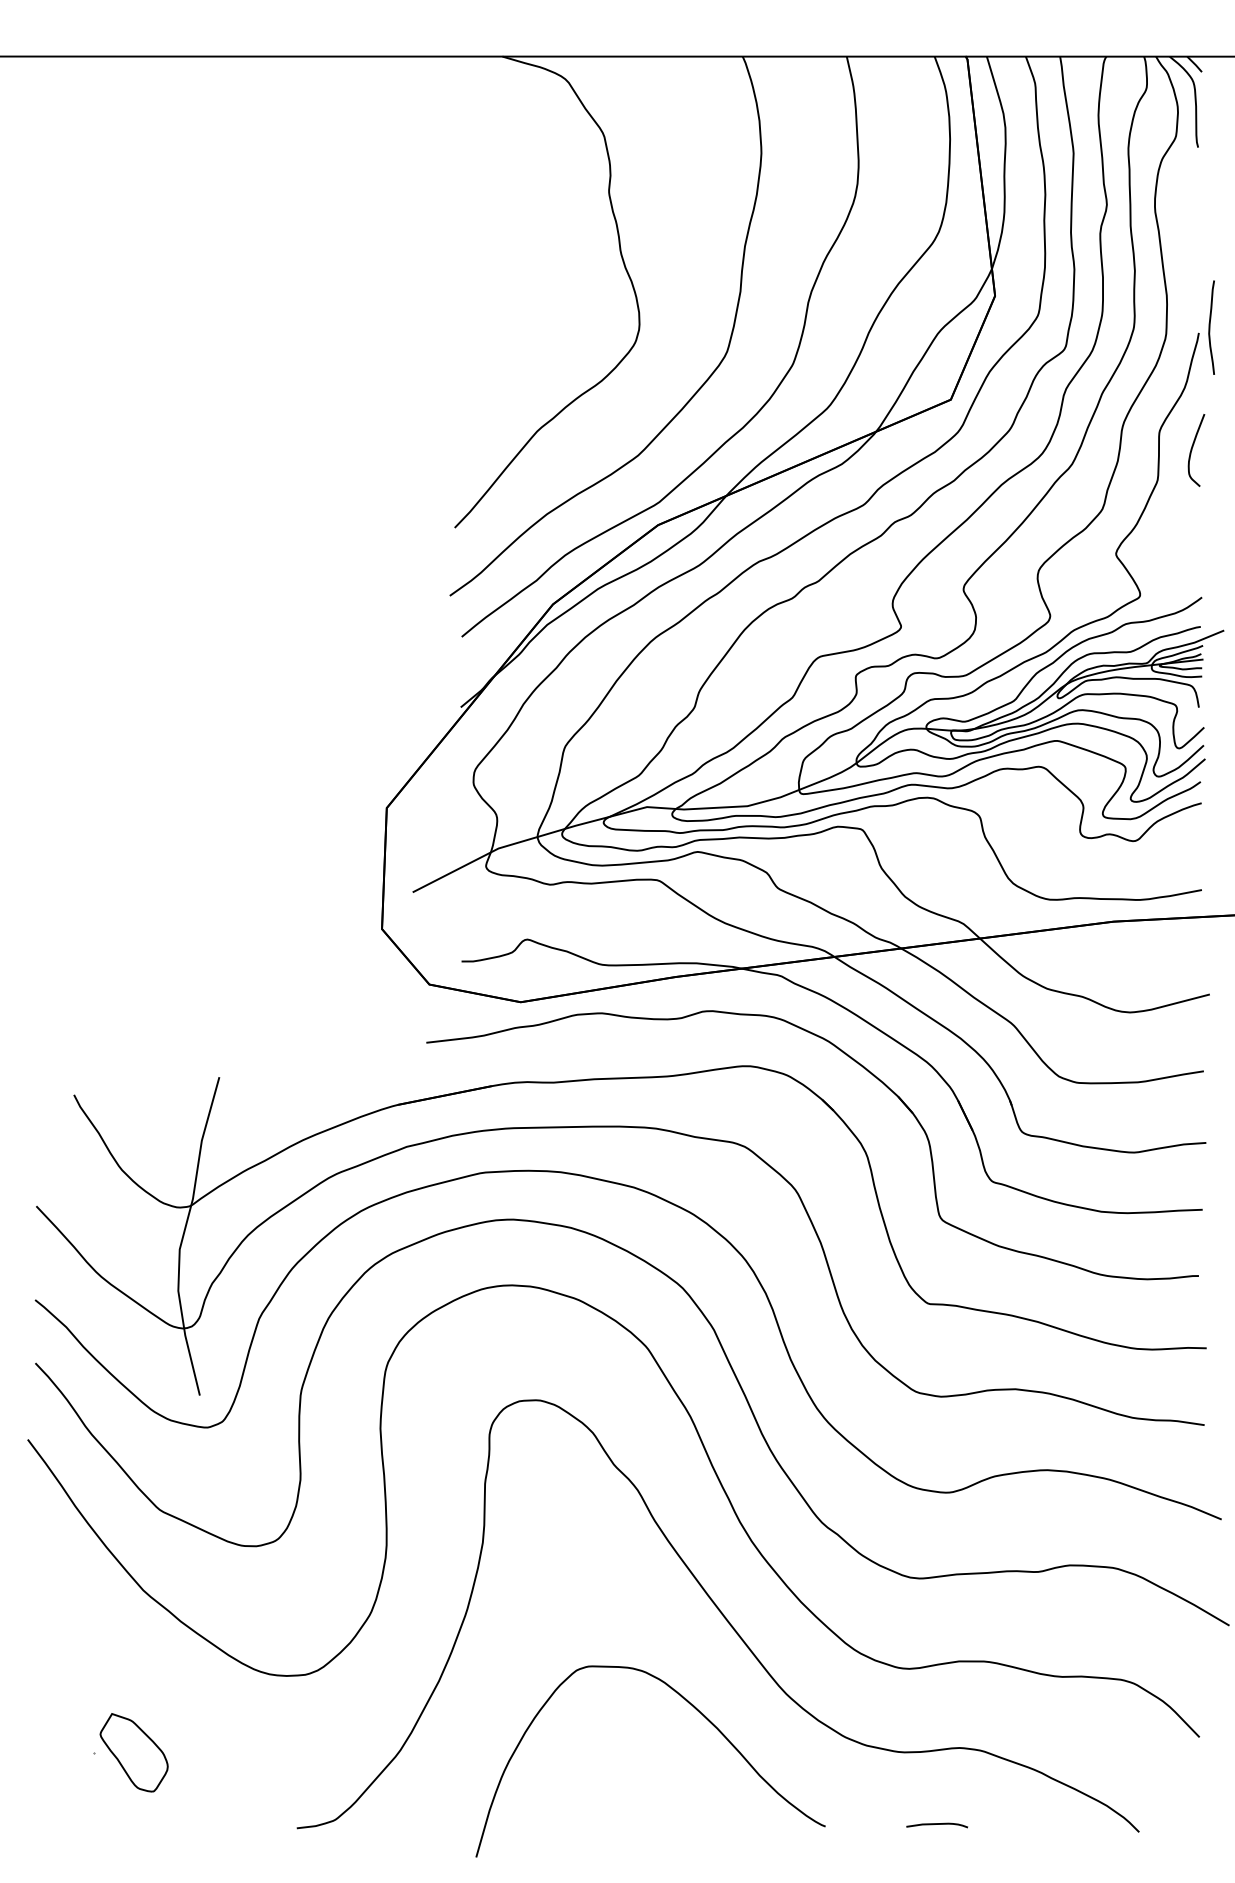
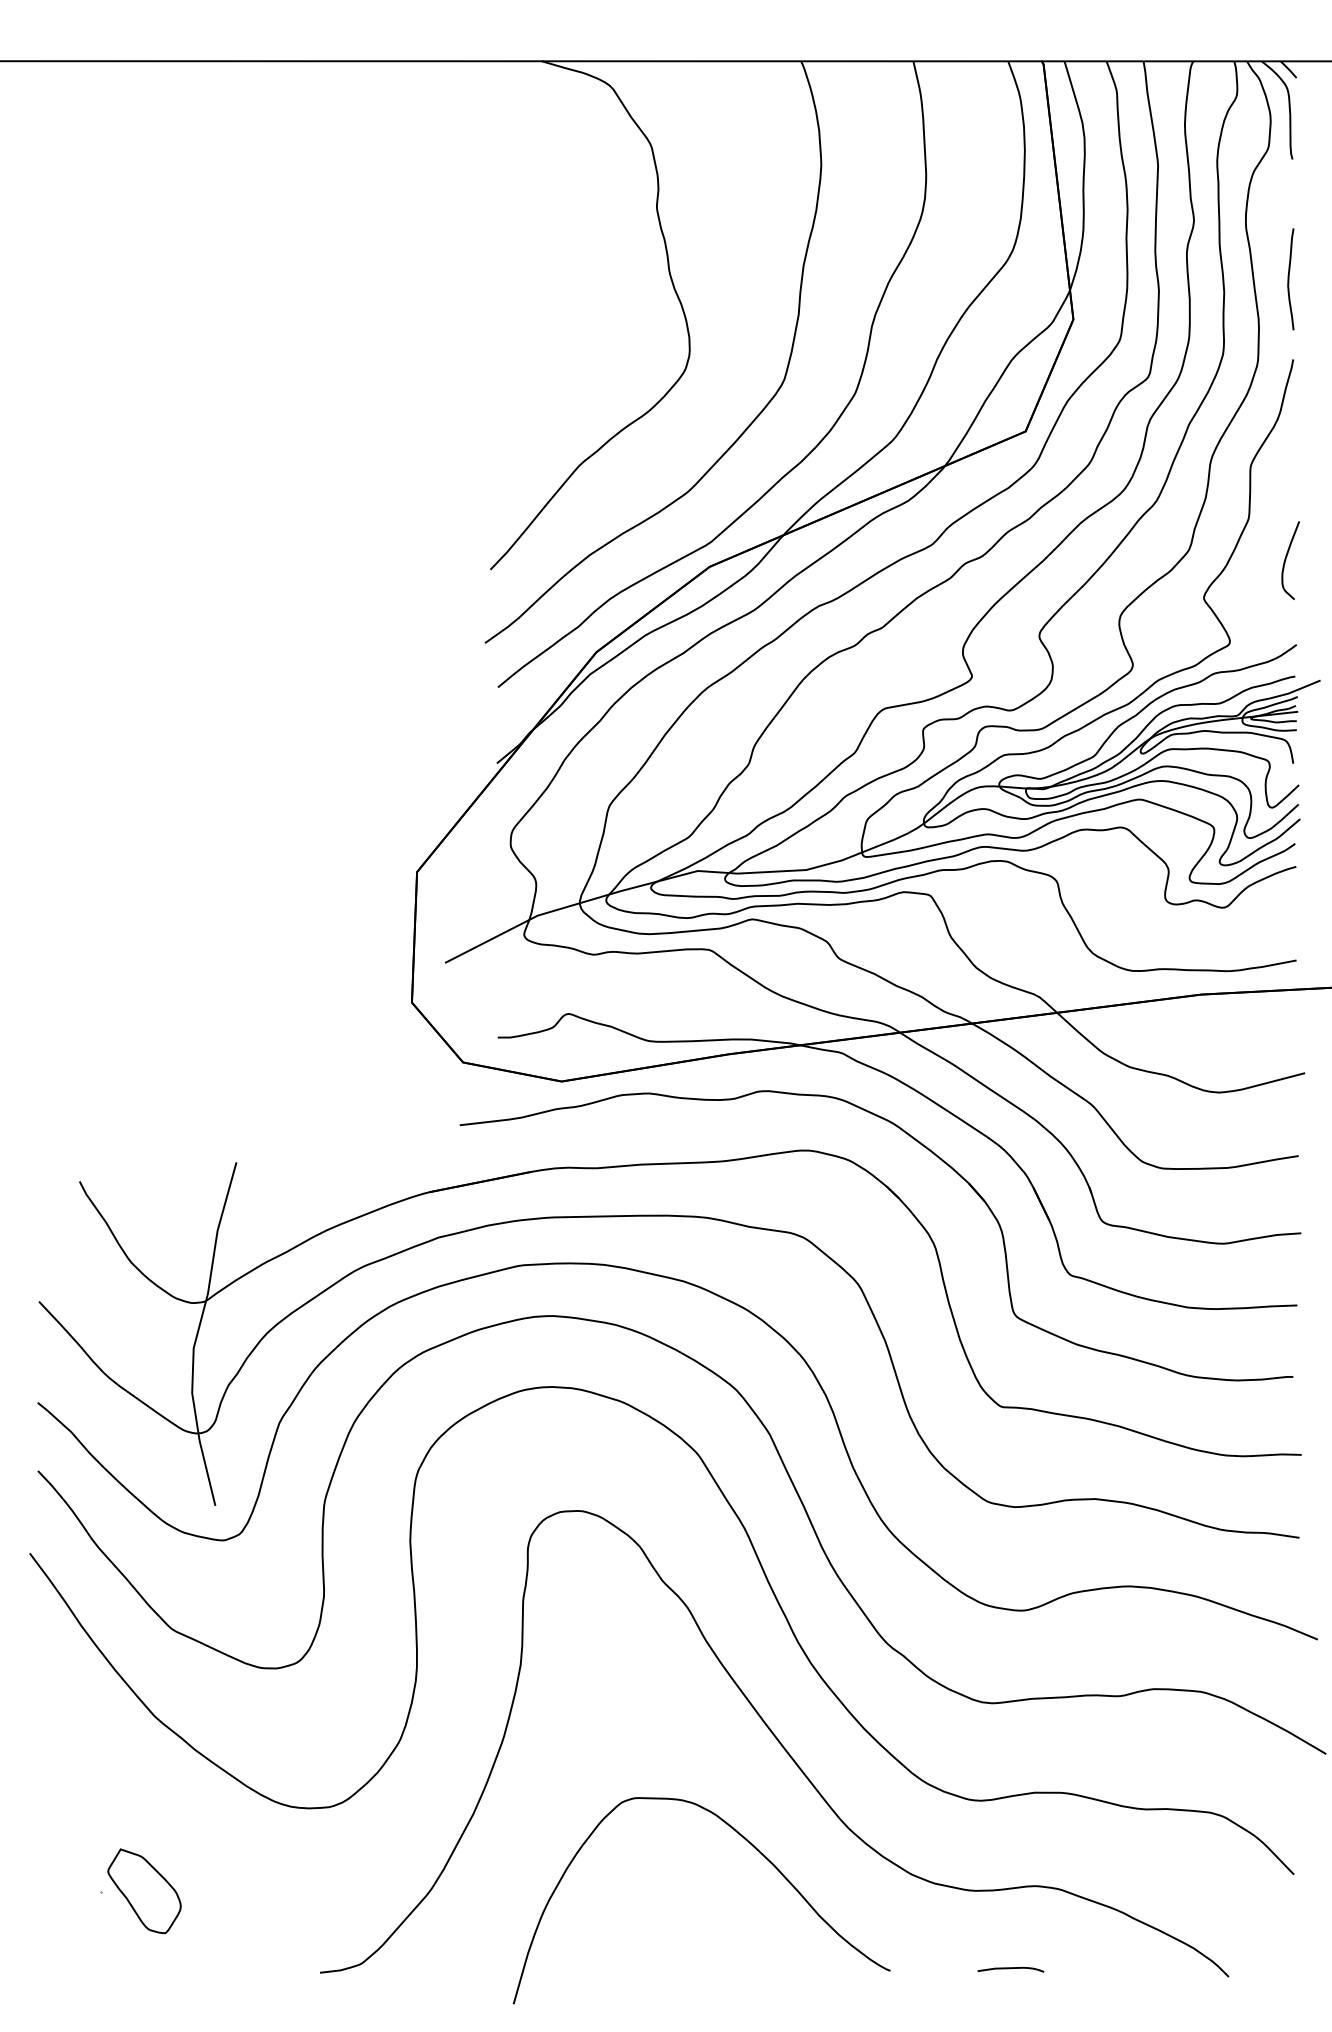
curve: (1210, 327) -> (1289, 279), moved
curve: (1192, 450) -> (1286, 560), moved

